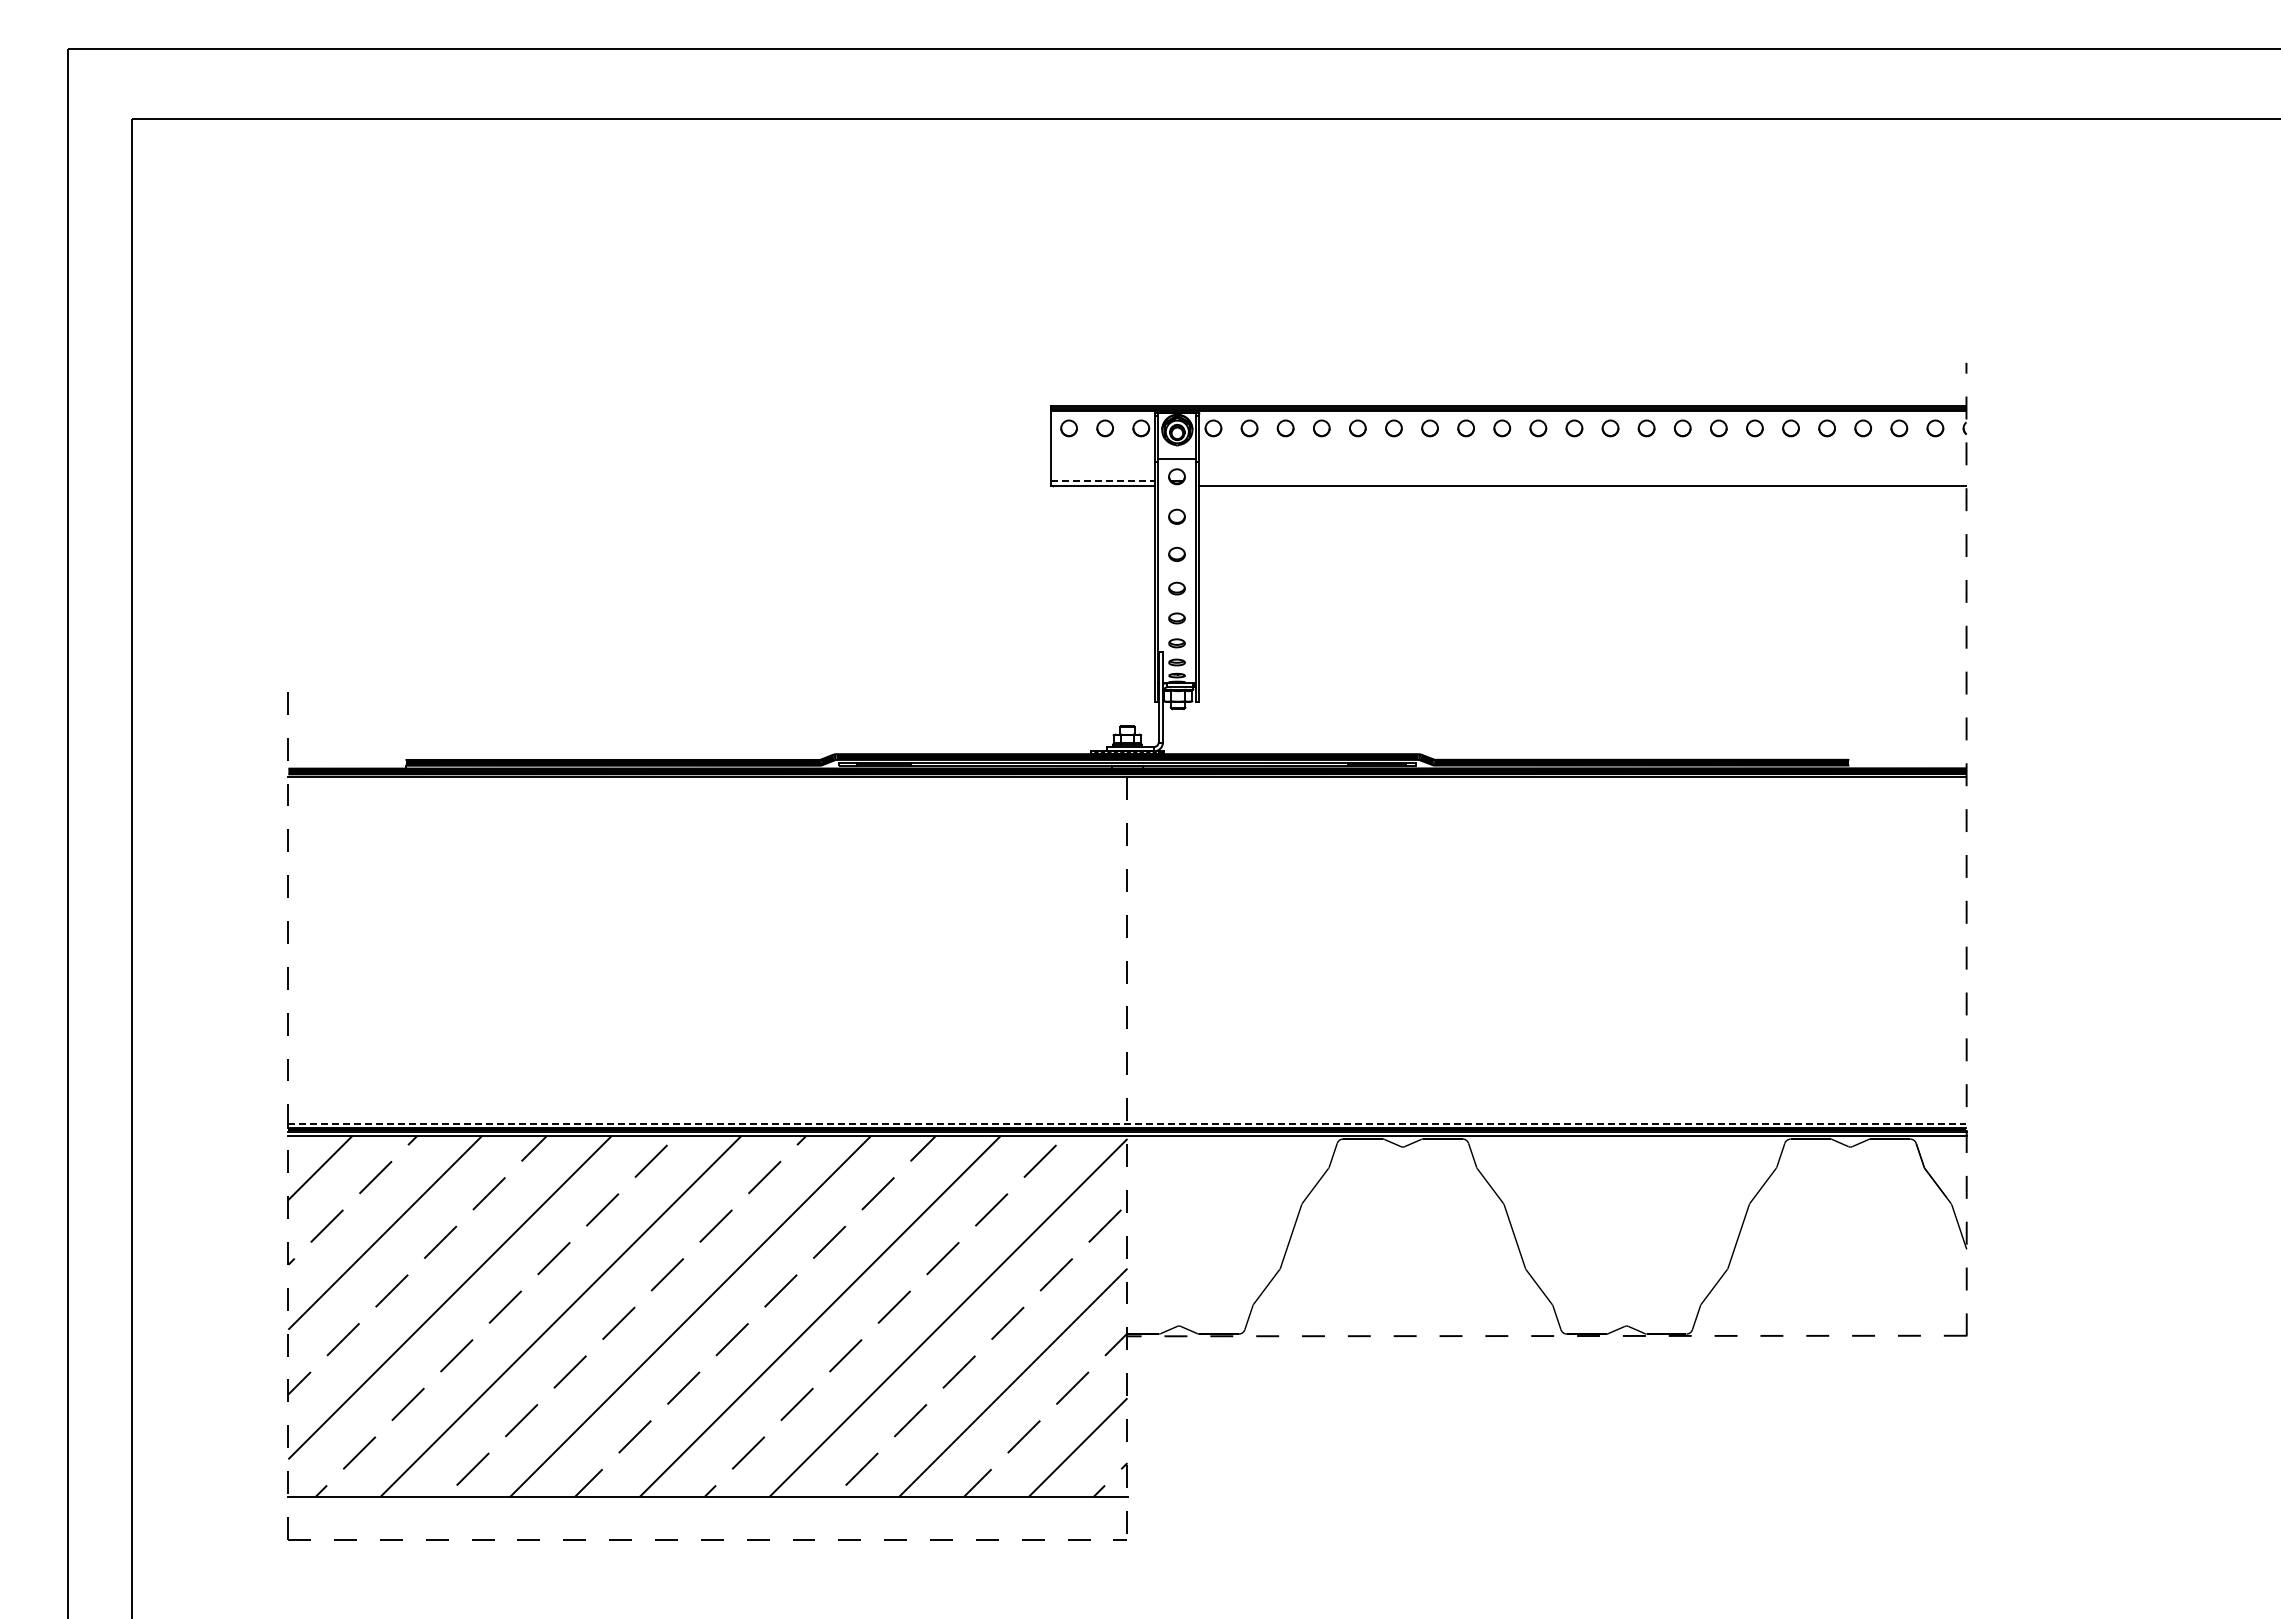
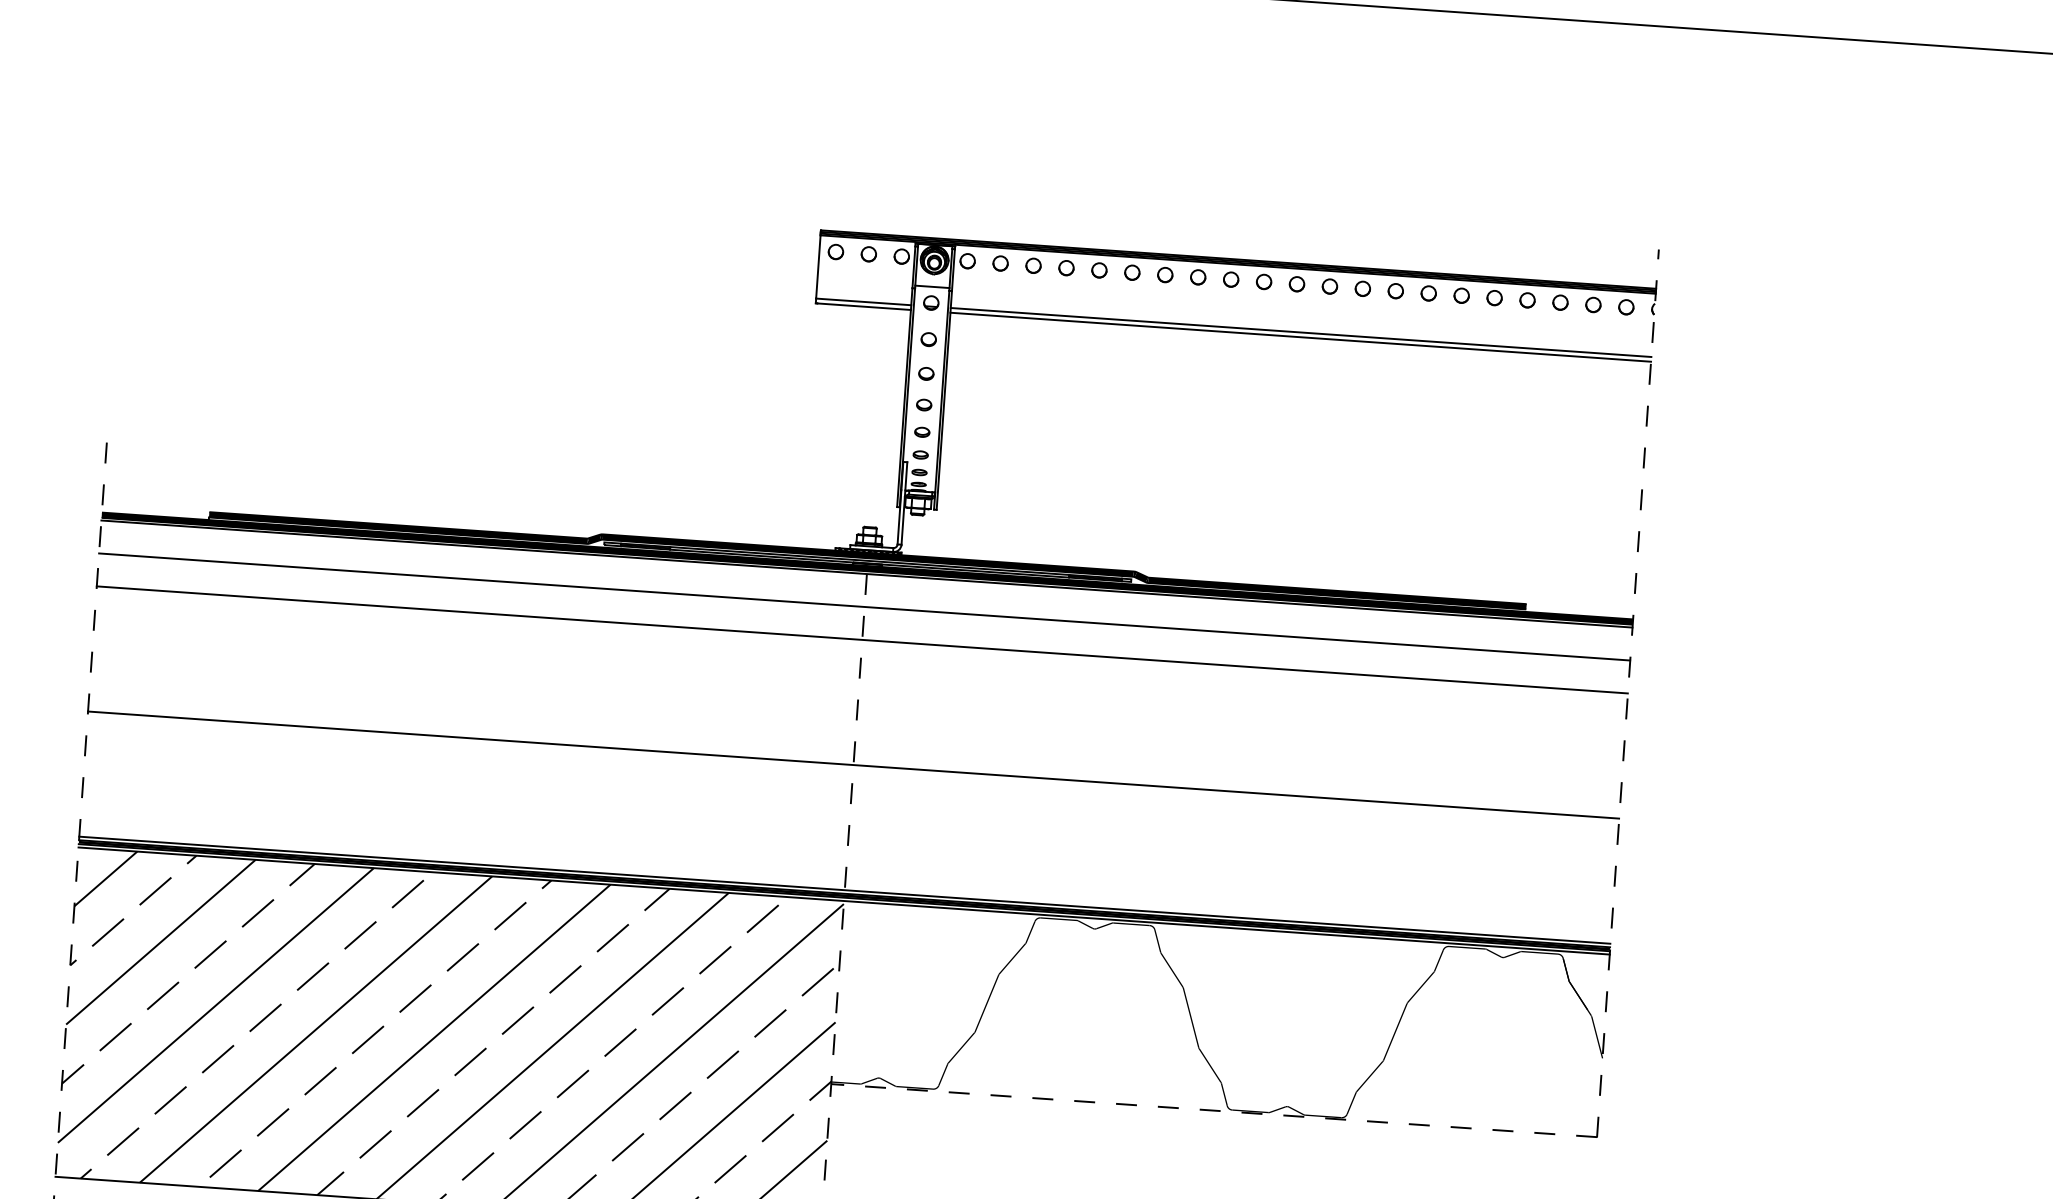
line: (1103, 480) -> (864, 301), dashed -> solid
line: (1582, 480) -> (1301, 332), added
line: (1127, 813) -> (864, 607), added
line: (1127, 849) -> (862, 639), added
line: (1127, 986) -> (853, 764), added
line: (1127, 1123) -> (844, 889), dashed -> solid

